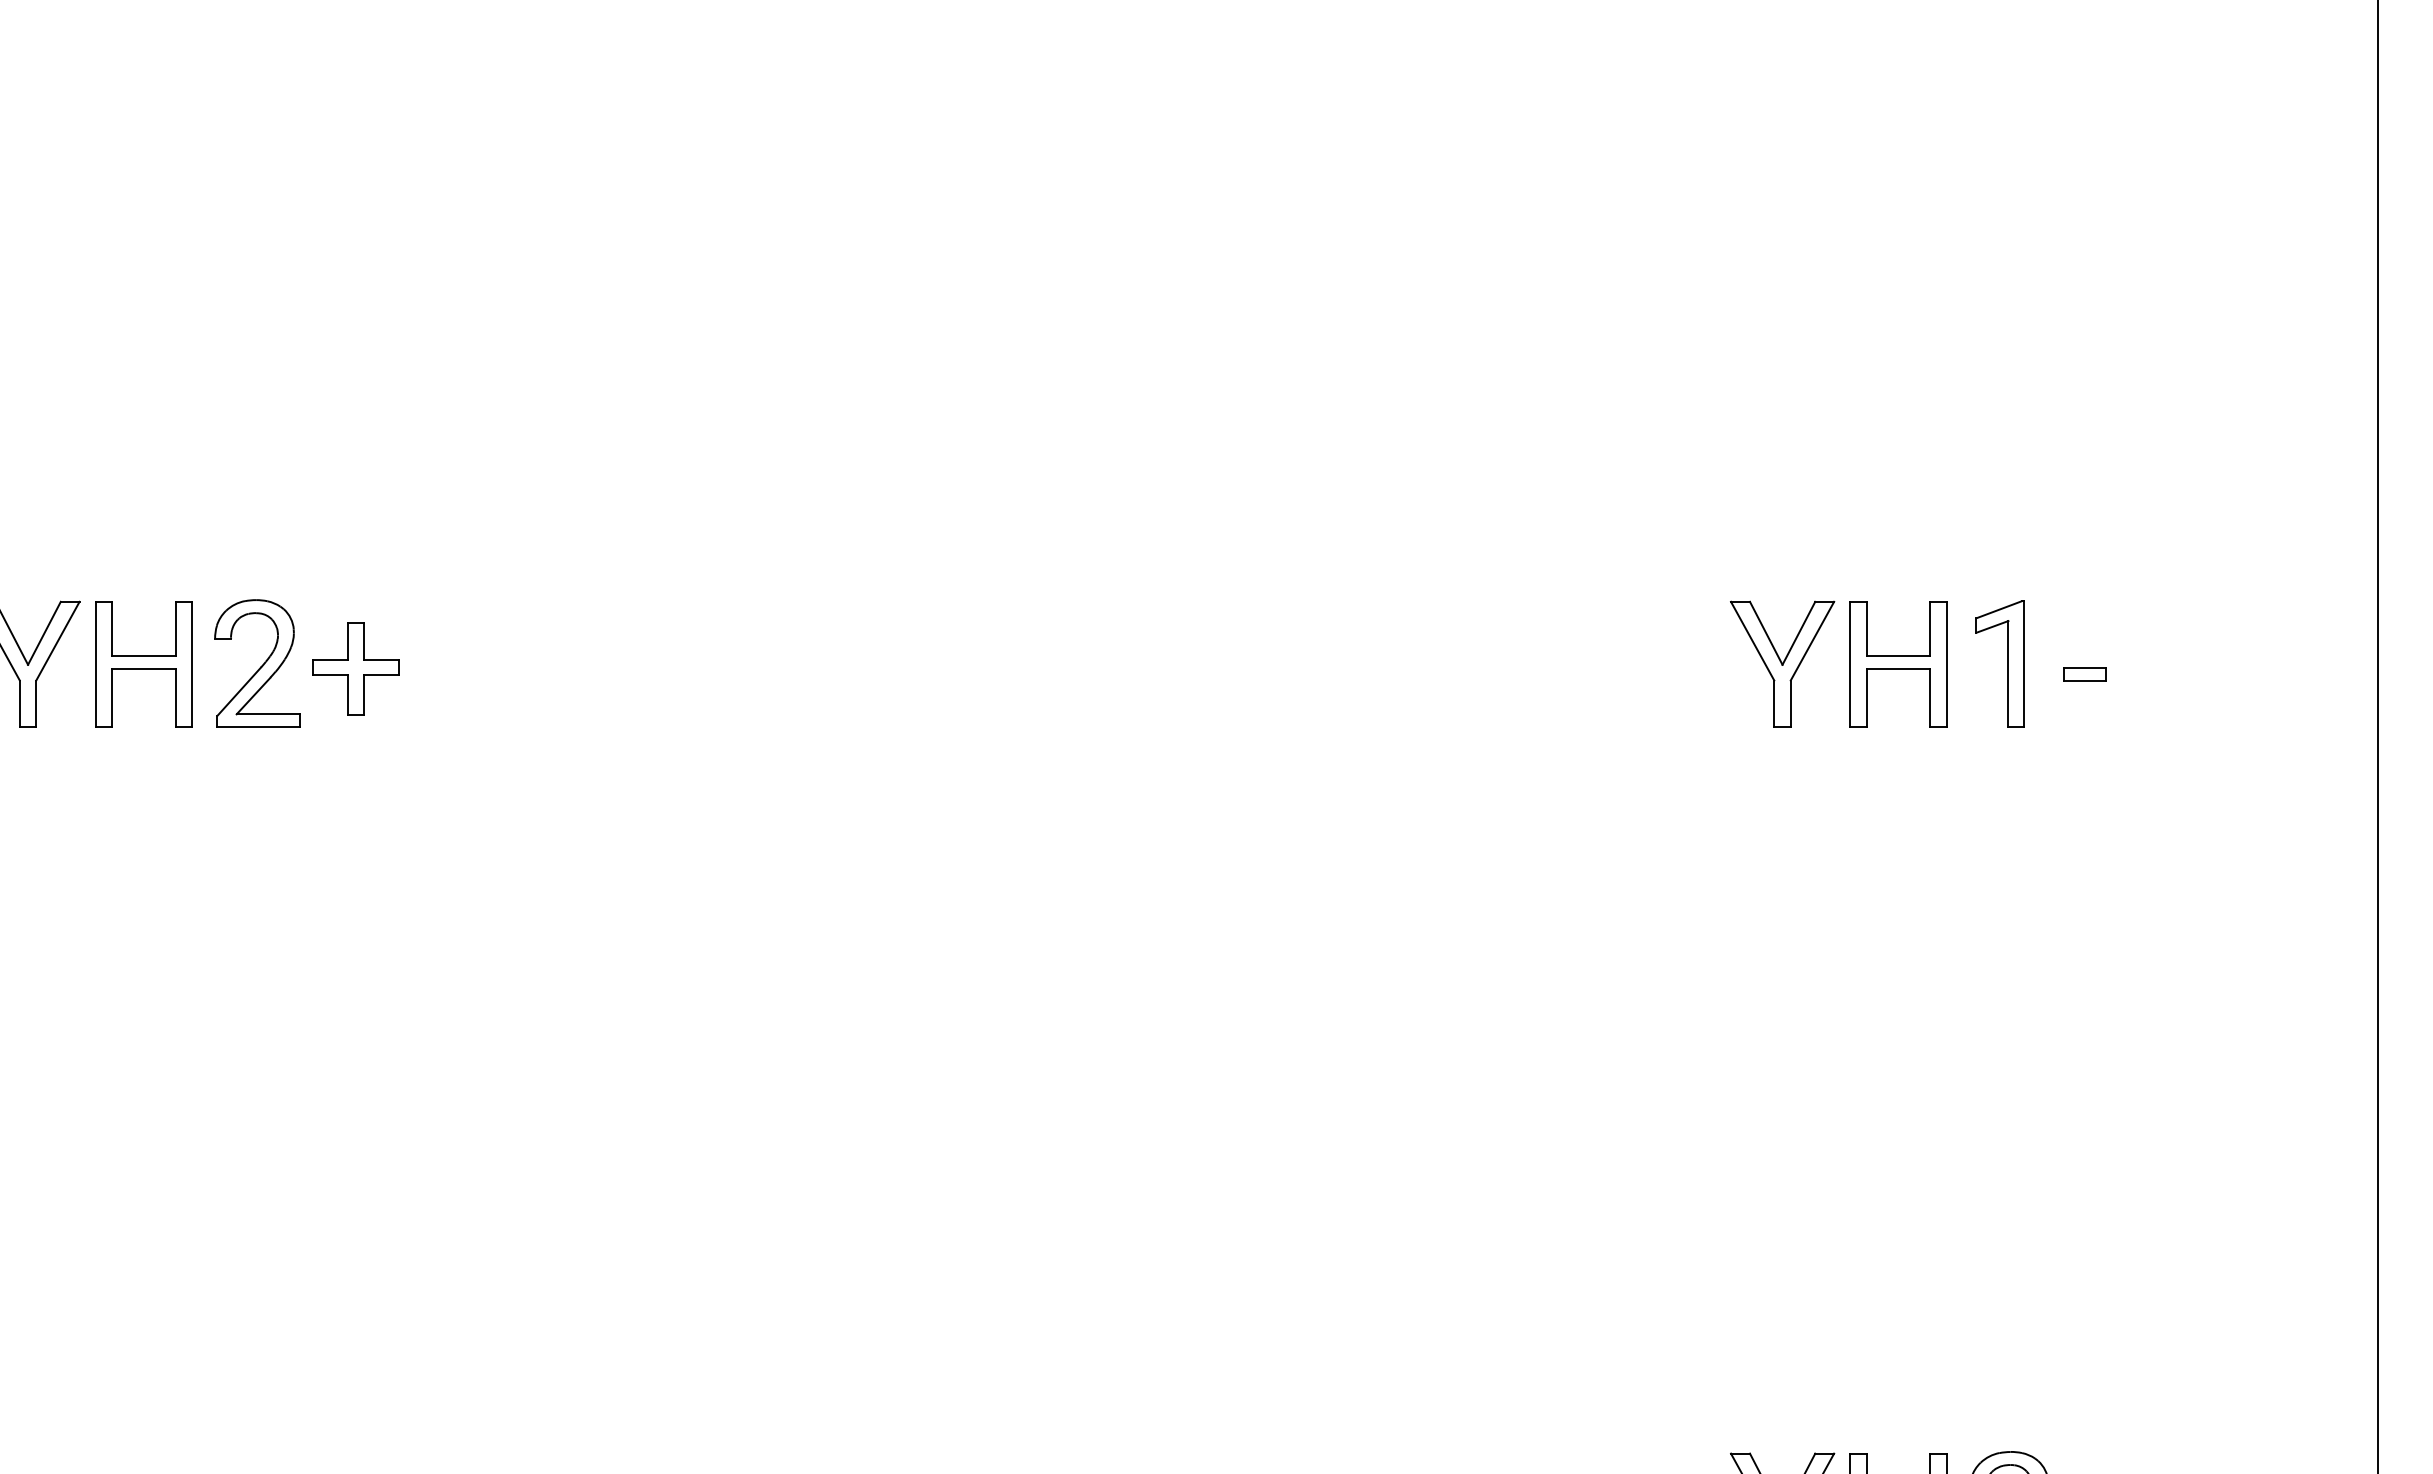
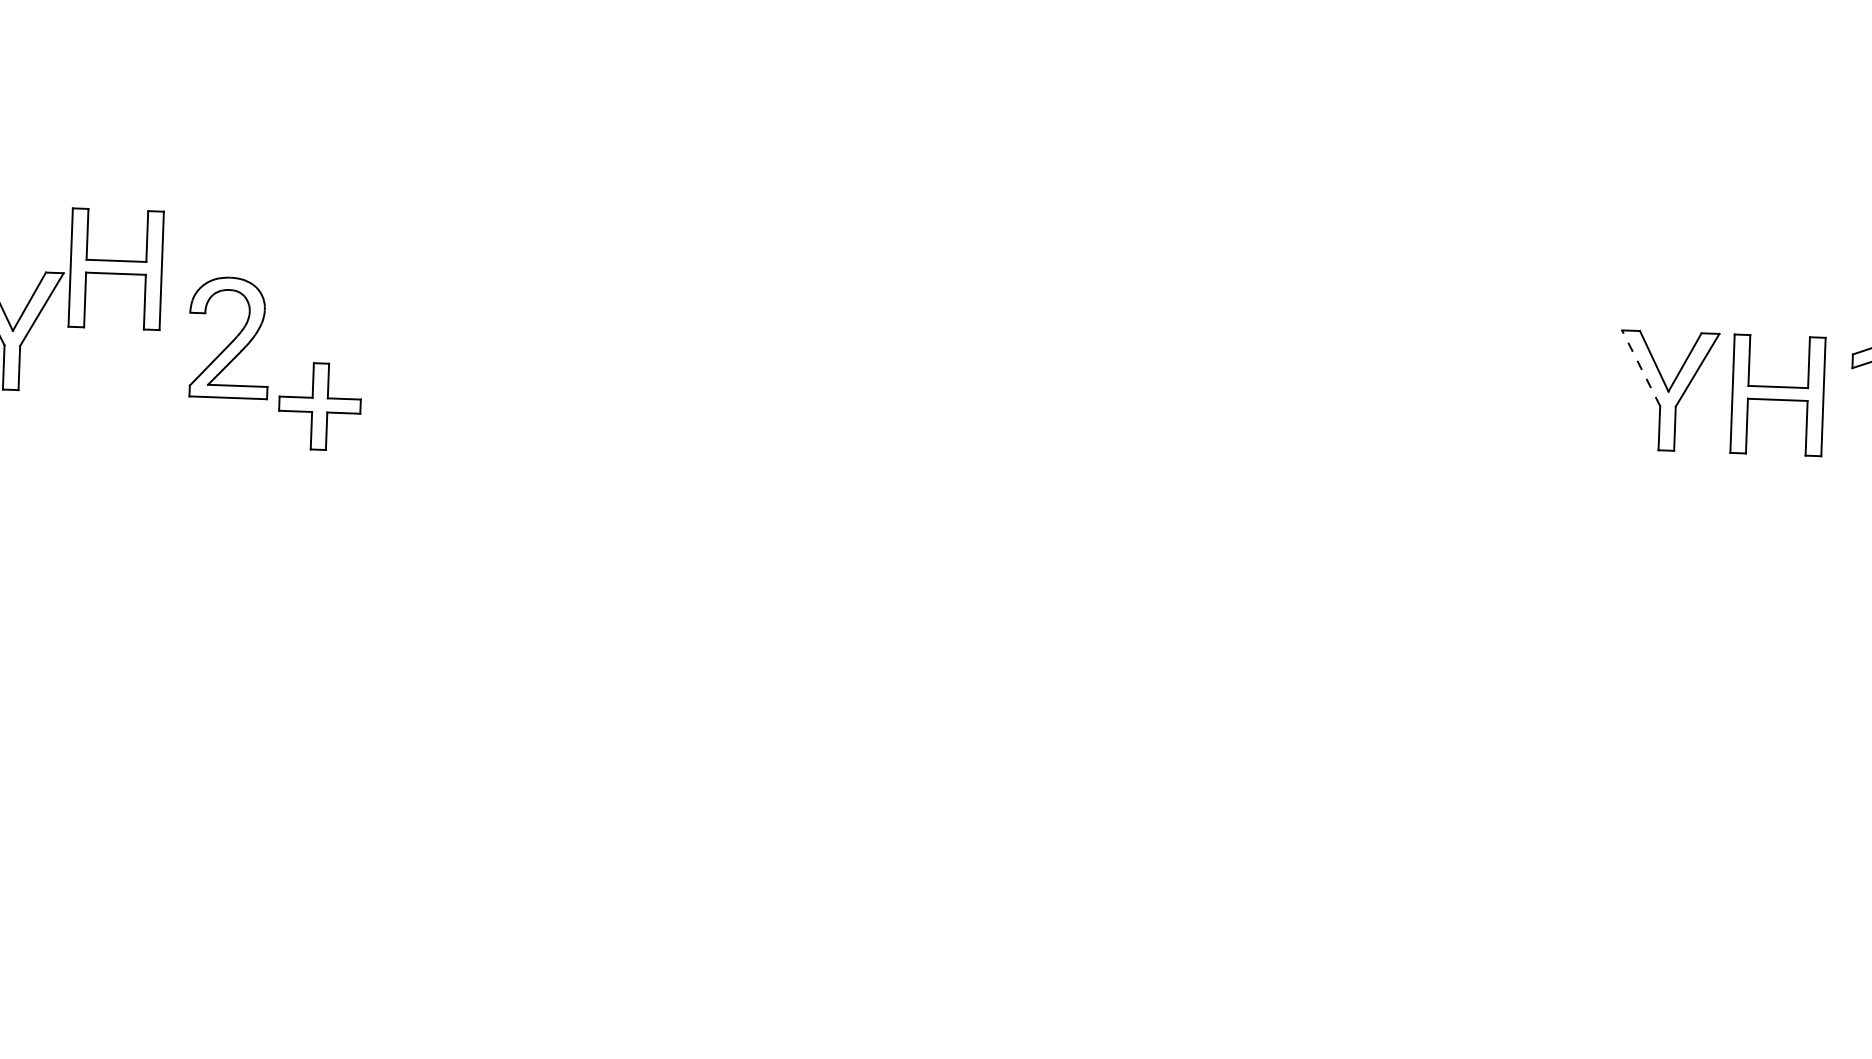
line: (1752, 641) -> (1640, 368), solid -> dashed
part: (143, 664) -> (115, 269), moved
part: (355, 668) -> (319, 406), moved

